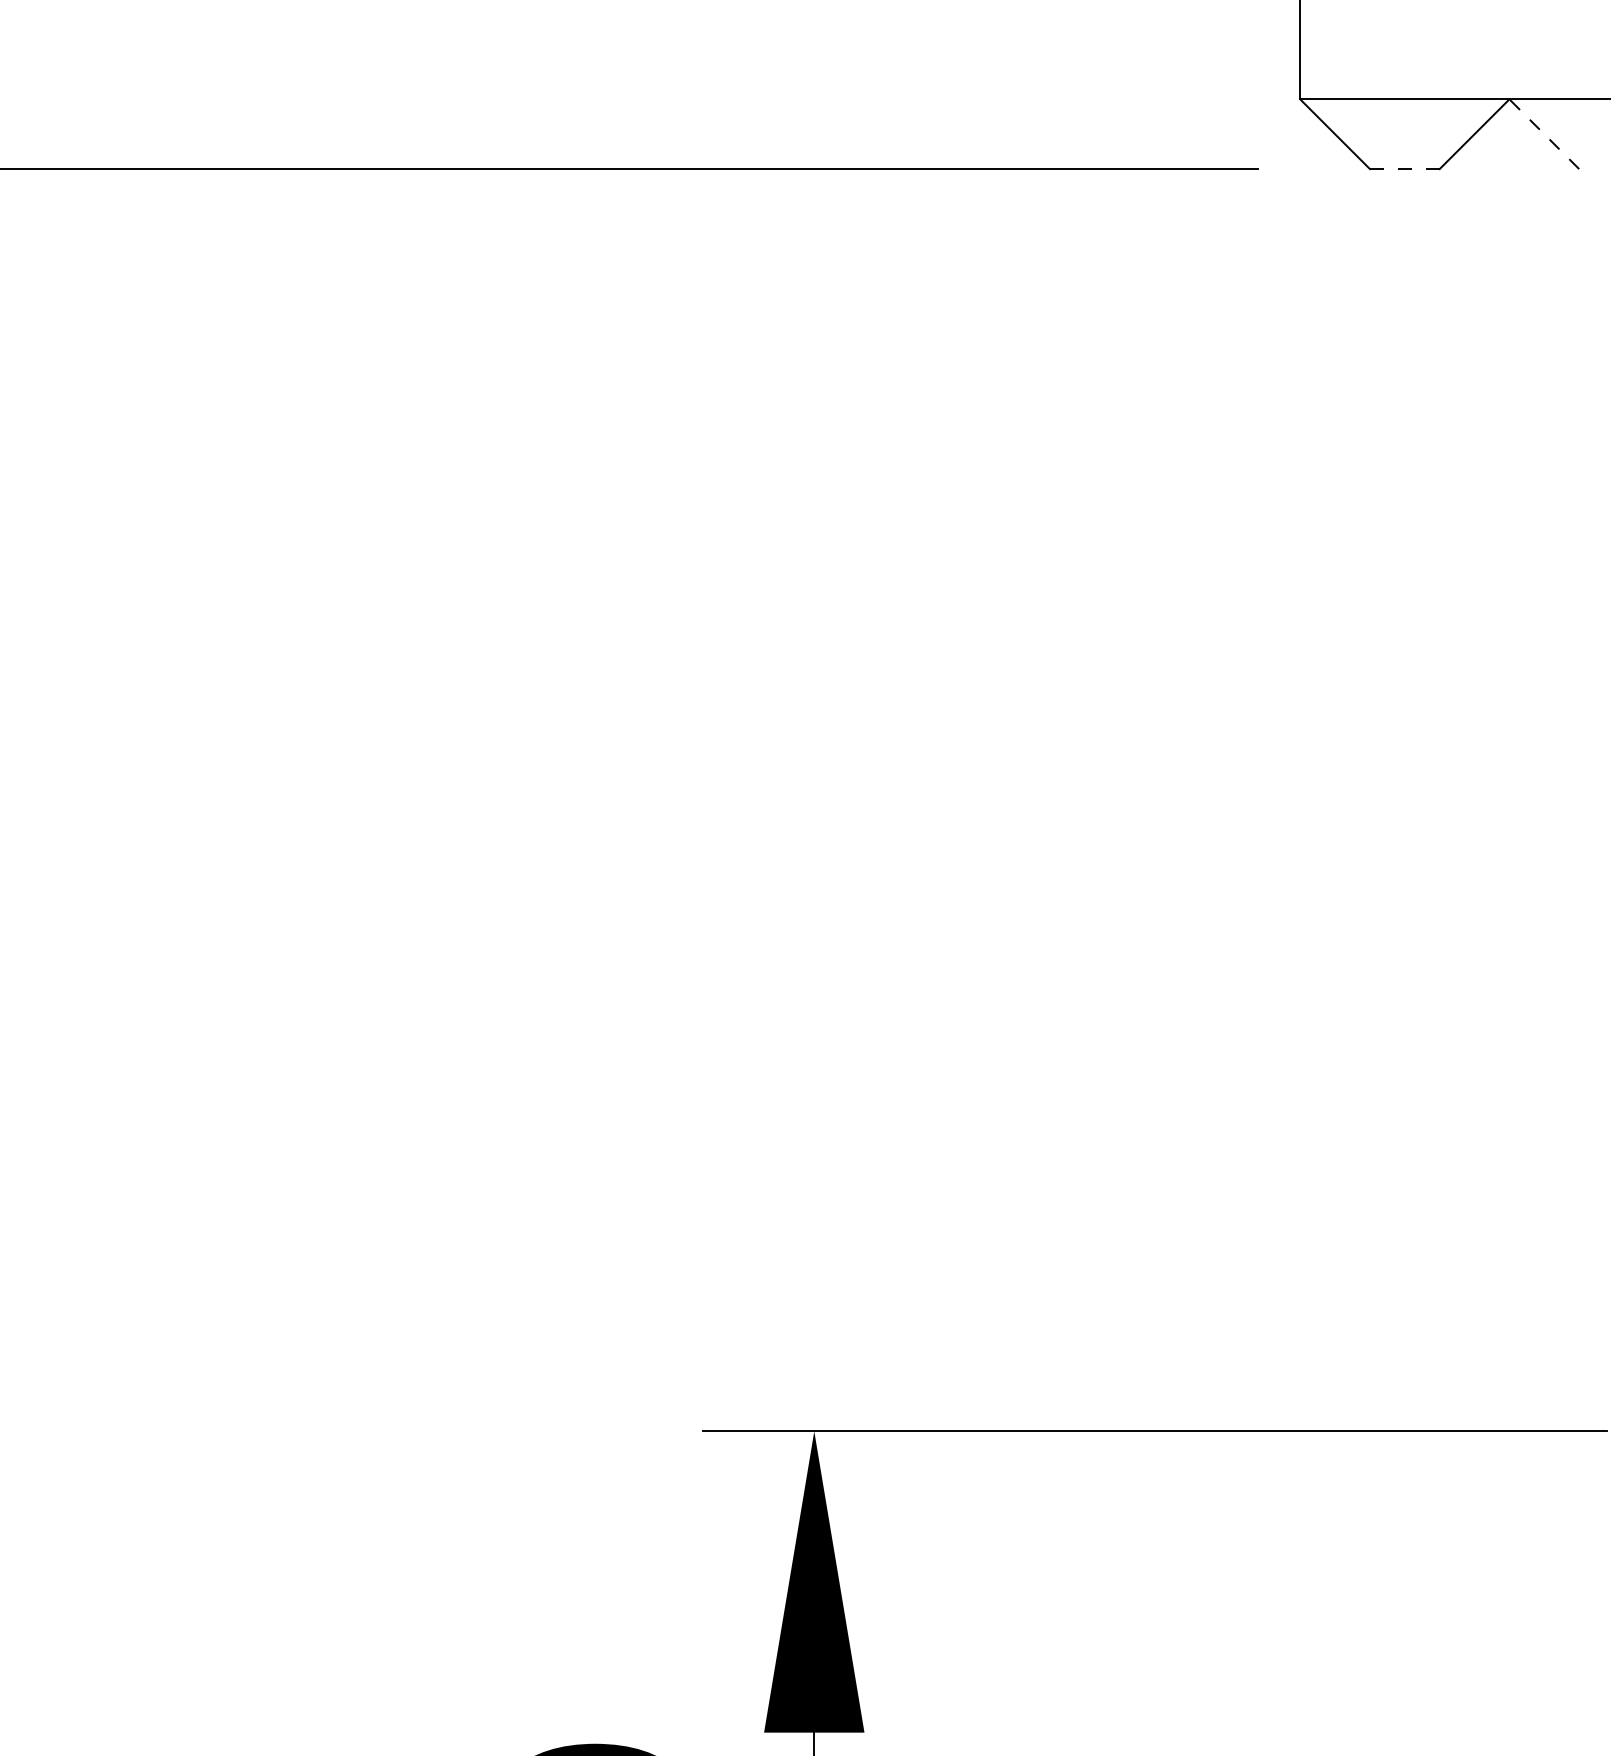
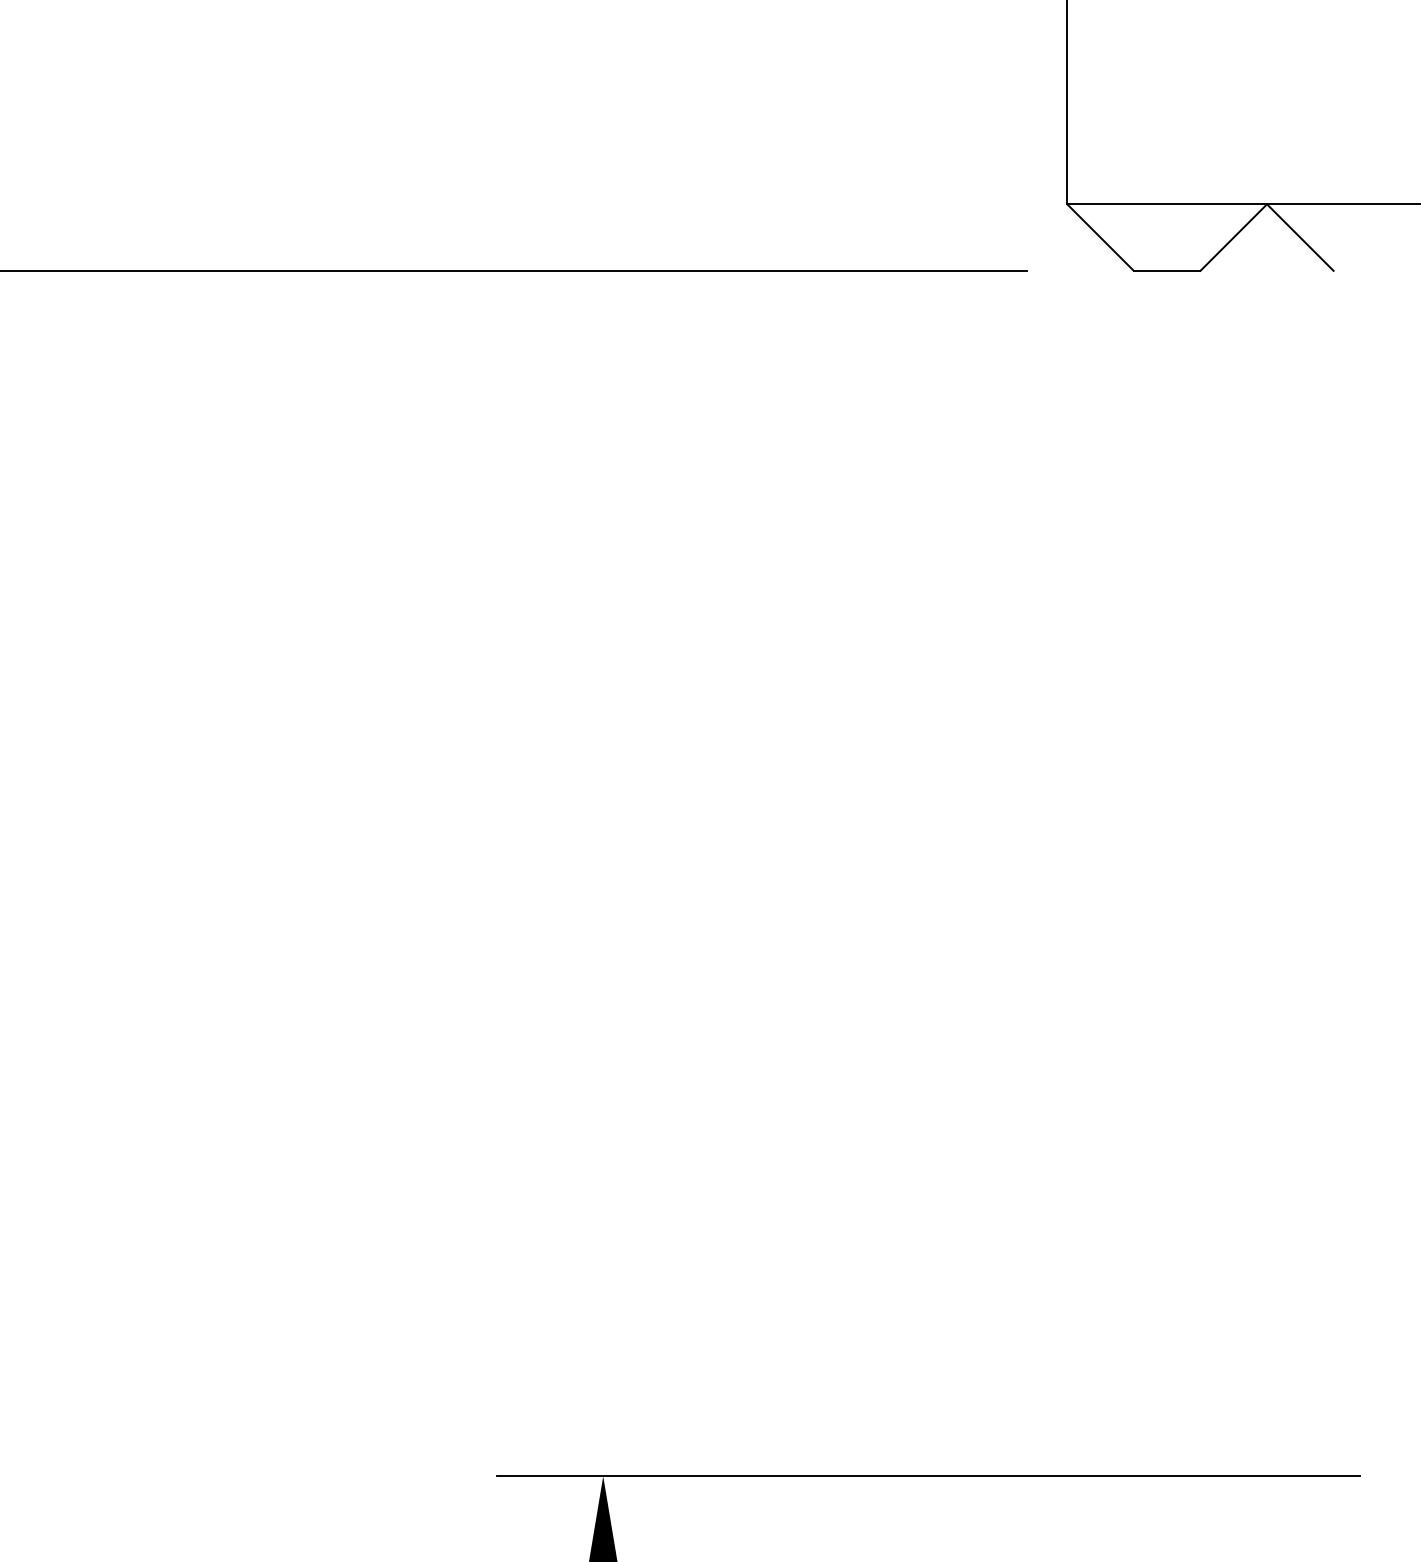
line: (1543, 133) -> (1299, 236), dashed -> solid
line: (1404, 169) -> (1166, 271), dashed -> solid

